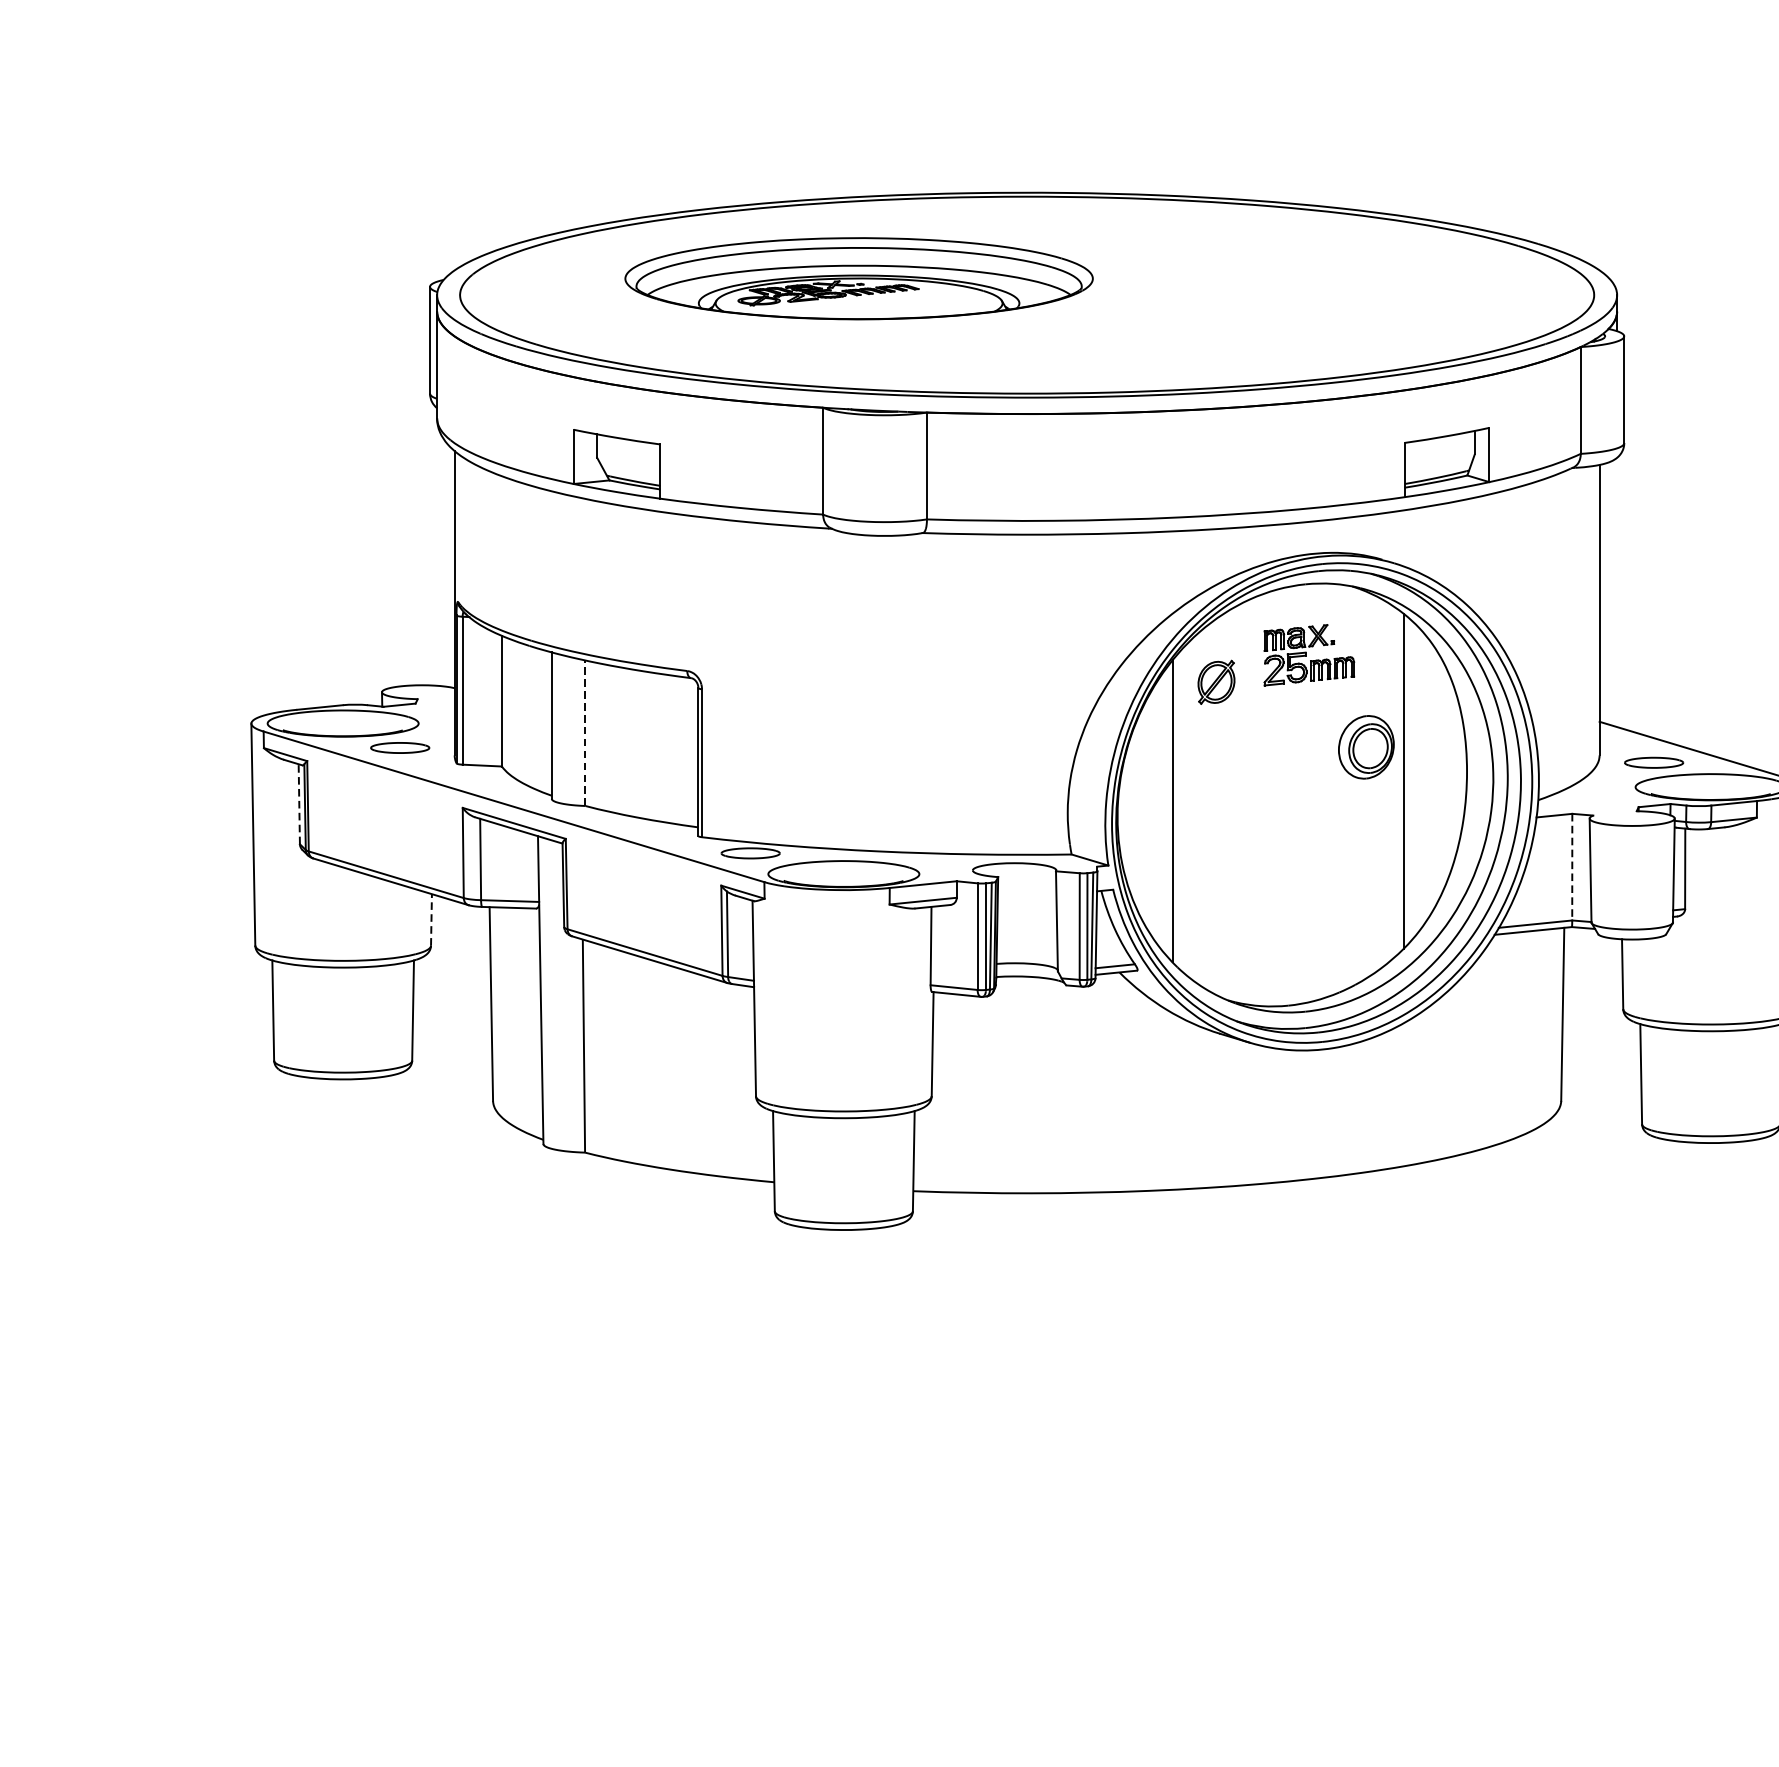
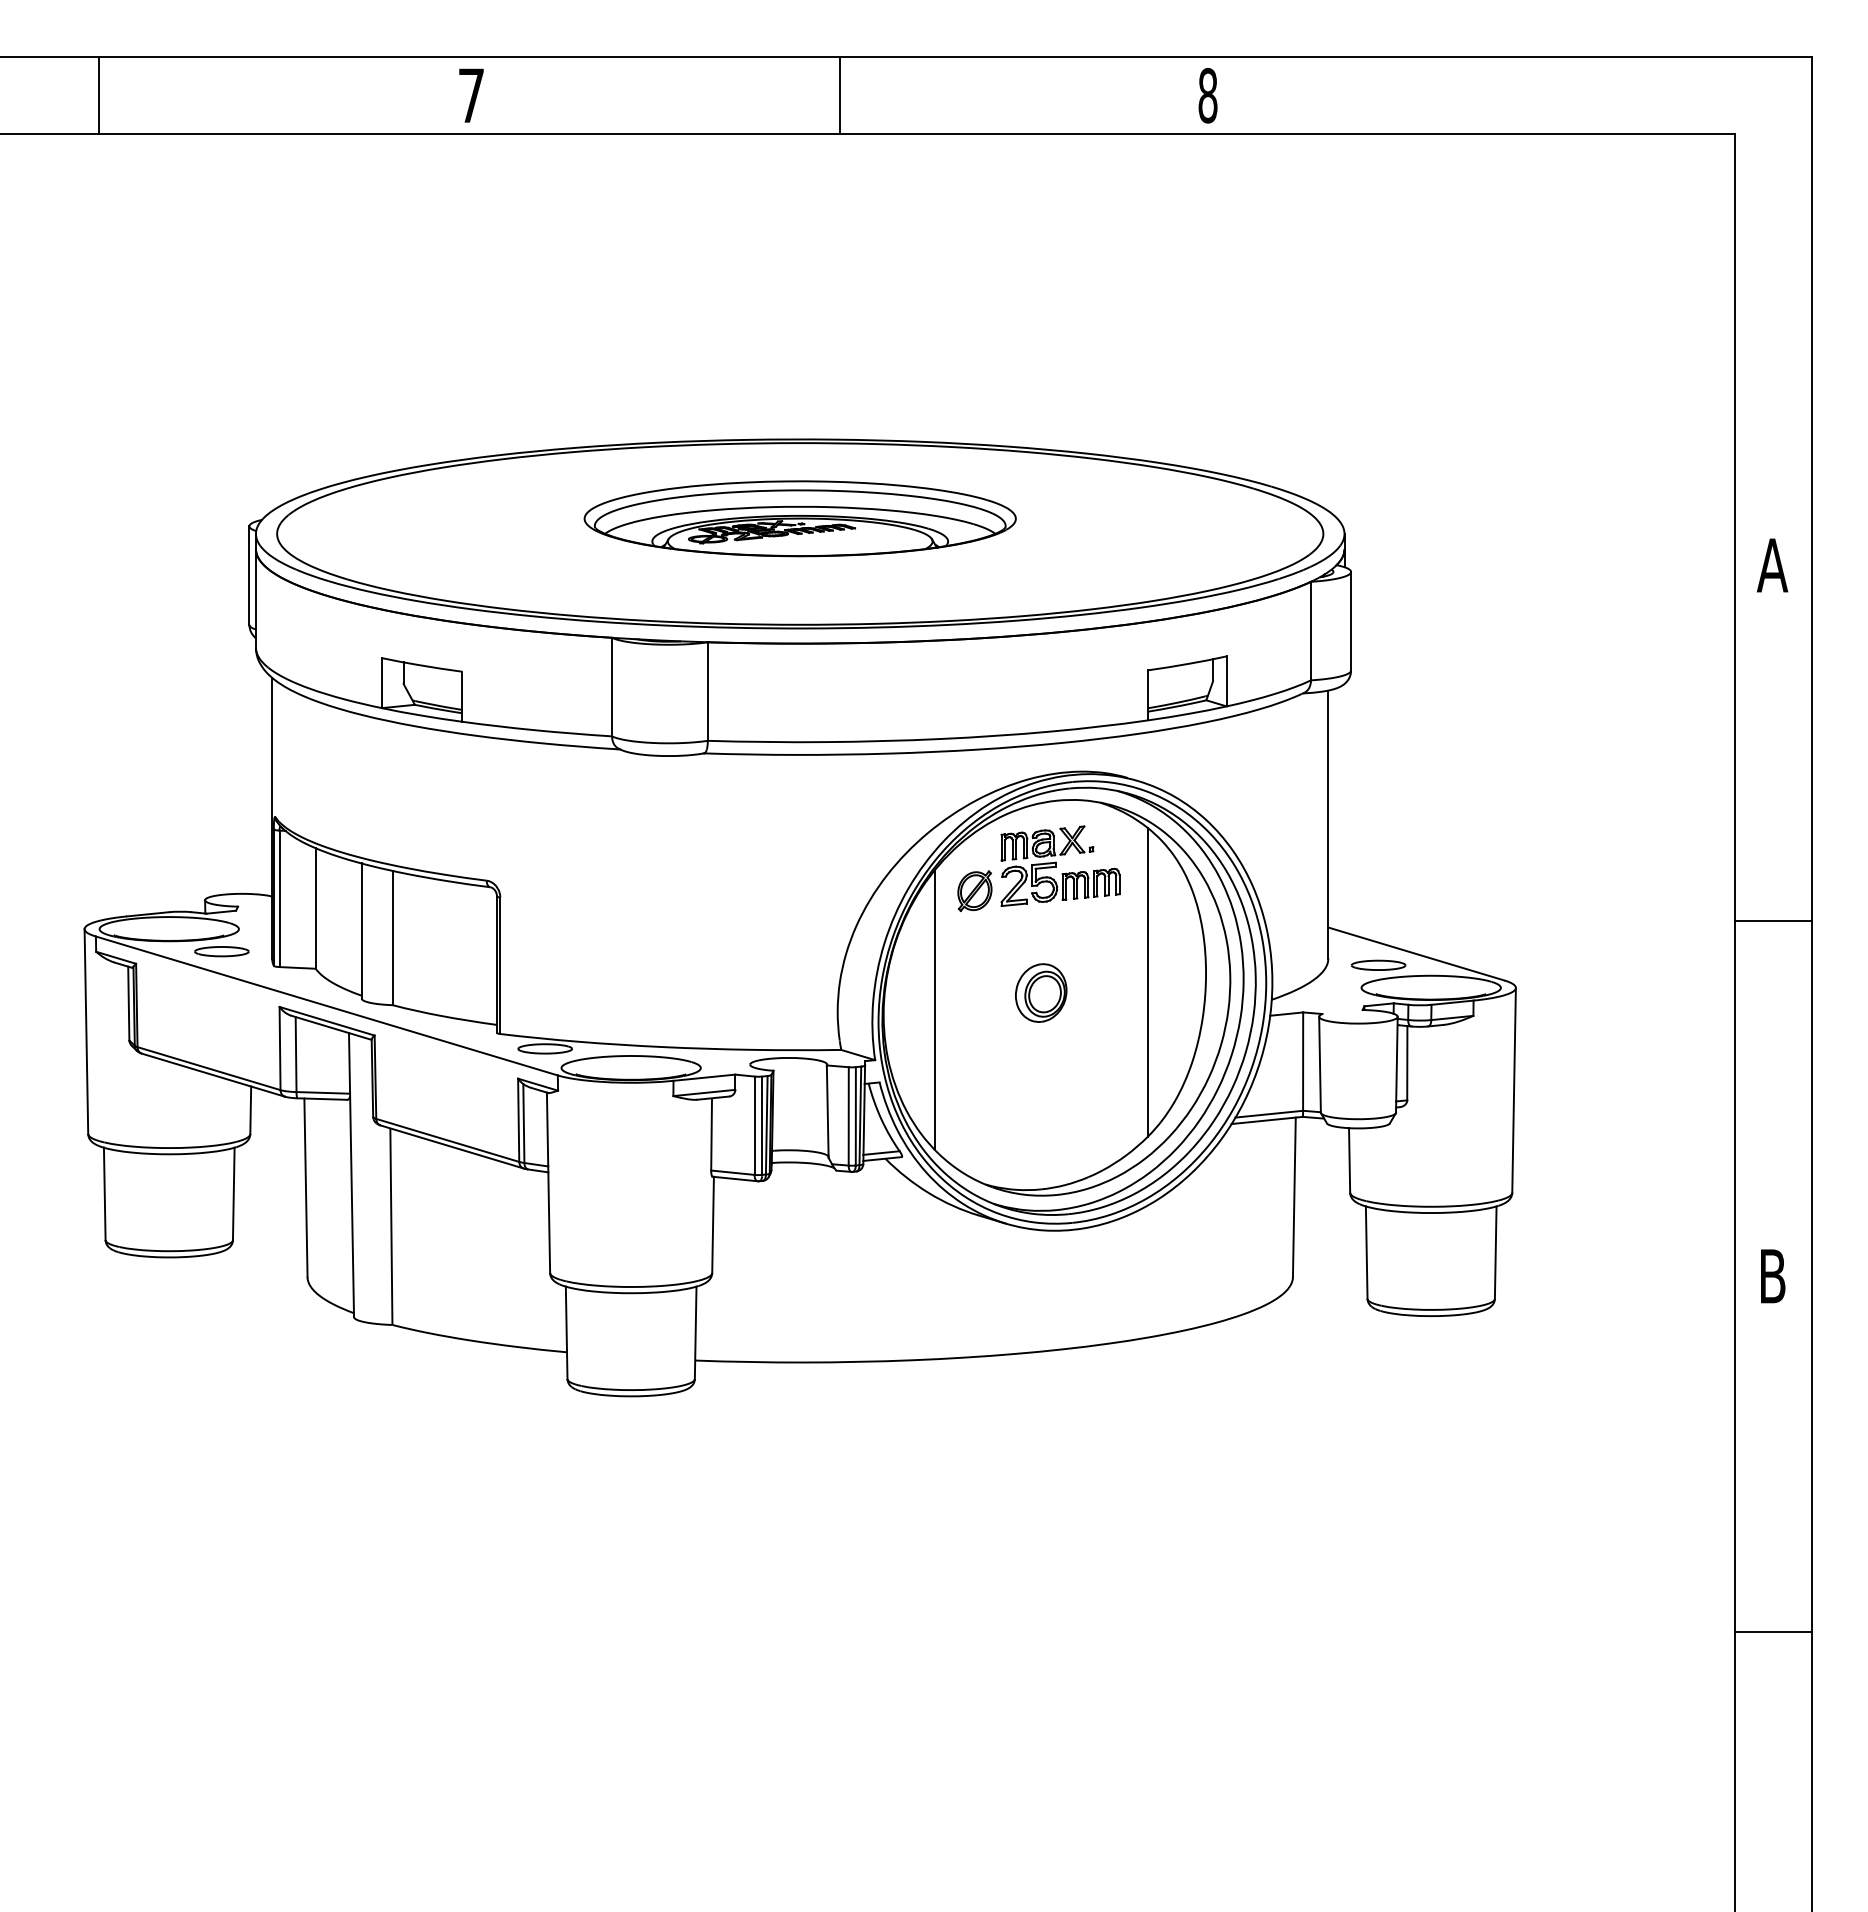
part: (858, 278) -> (799, 518), moved
part: (1309, 654) -> (1060, 865), size x1.43
line: (585, 732) -> (392, 937), dashed -> solid
part: (1366, 746) -> (1041, 992), moved
line: (298, 804) -> (128, 1003), dashed -> solid
line: (1572, 868) -> (1303, 1062), dashed -> solid
line: (431, 920) -> (250, 1110), dashed -> solid

